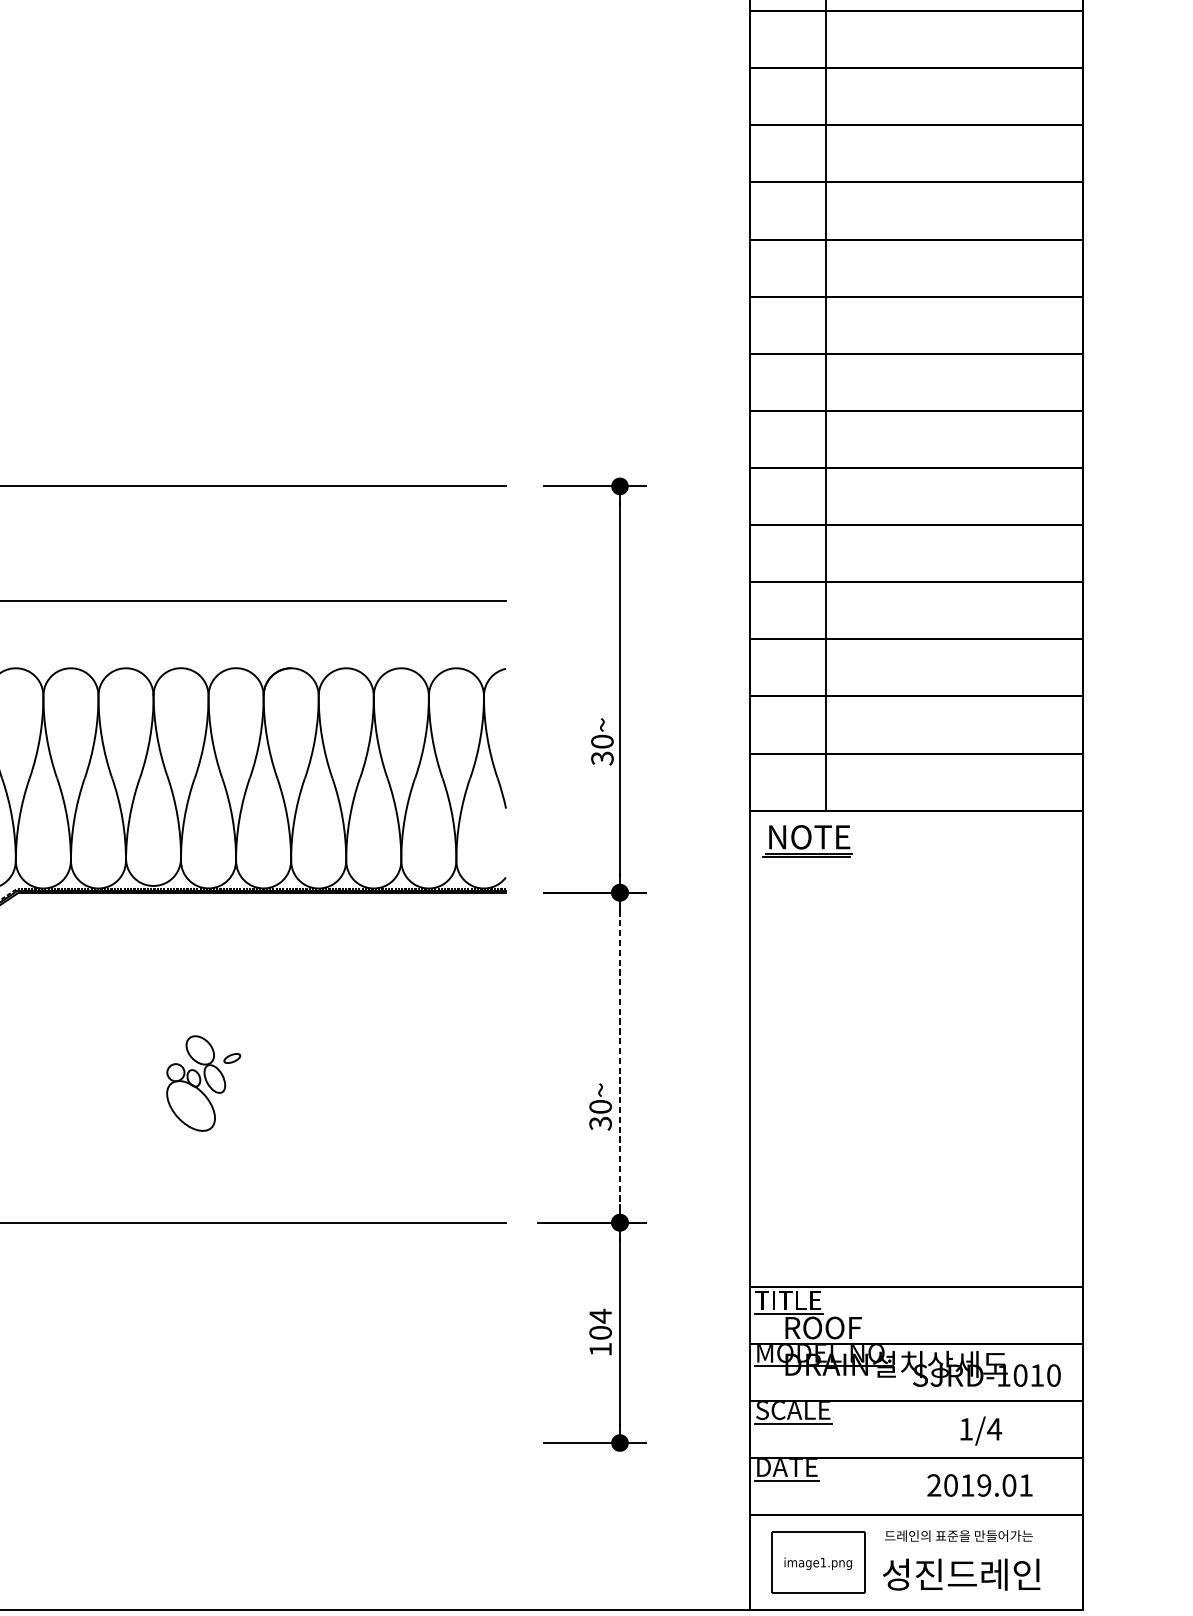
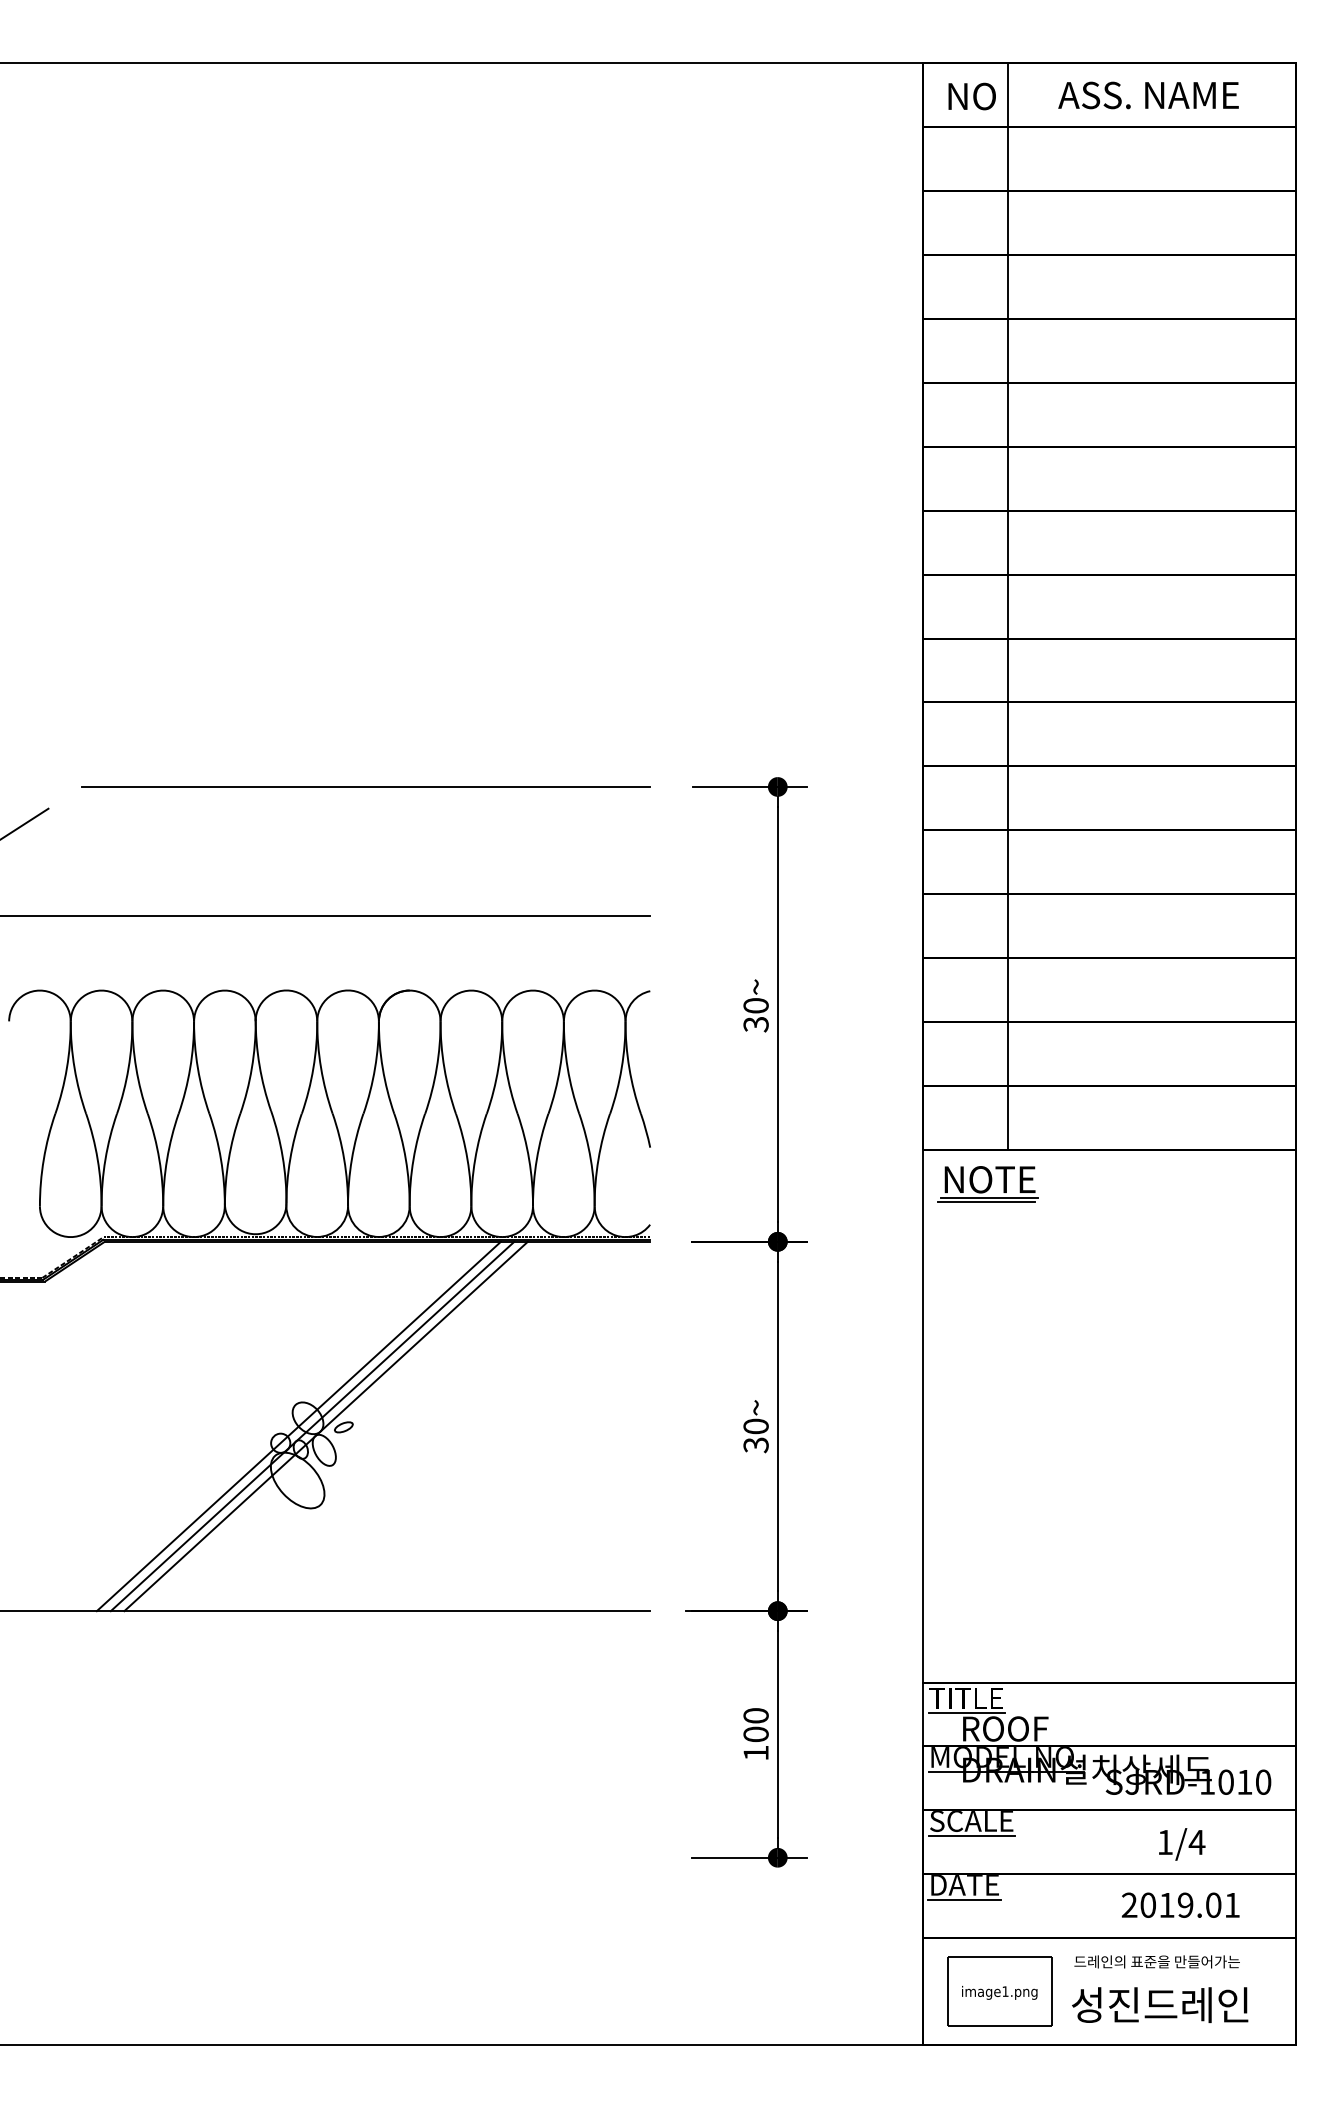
text: (601, 741) -> (755, 1005), moved
line: (191, 1057) -> (298, 1426), added
line: (204, 1057) -> (312, 1426), added
line: (215, 1057) -> (325, 1426), added
line: (619, 1057) -> (777, 1426), dashed -> solid
text: (600, 1106) -> (755, 1426), moved
text: (600, 1315) -> (755, 1715), 104 -> 100

